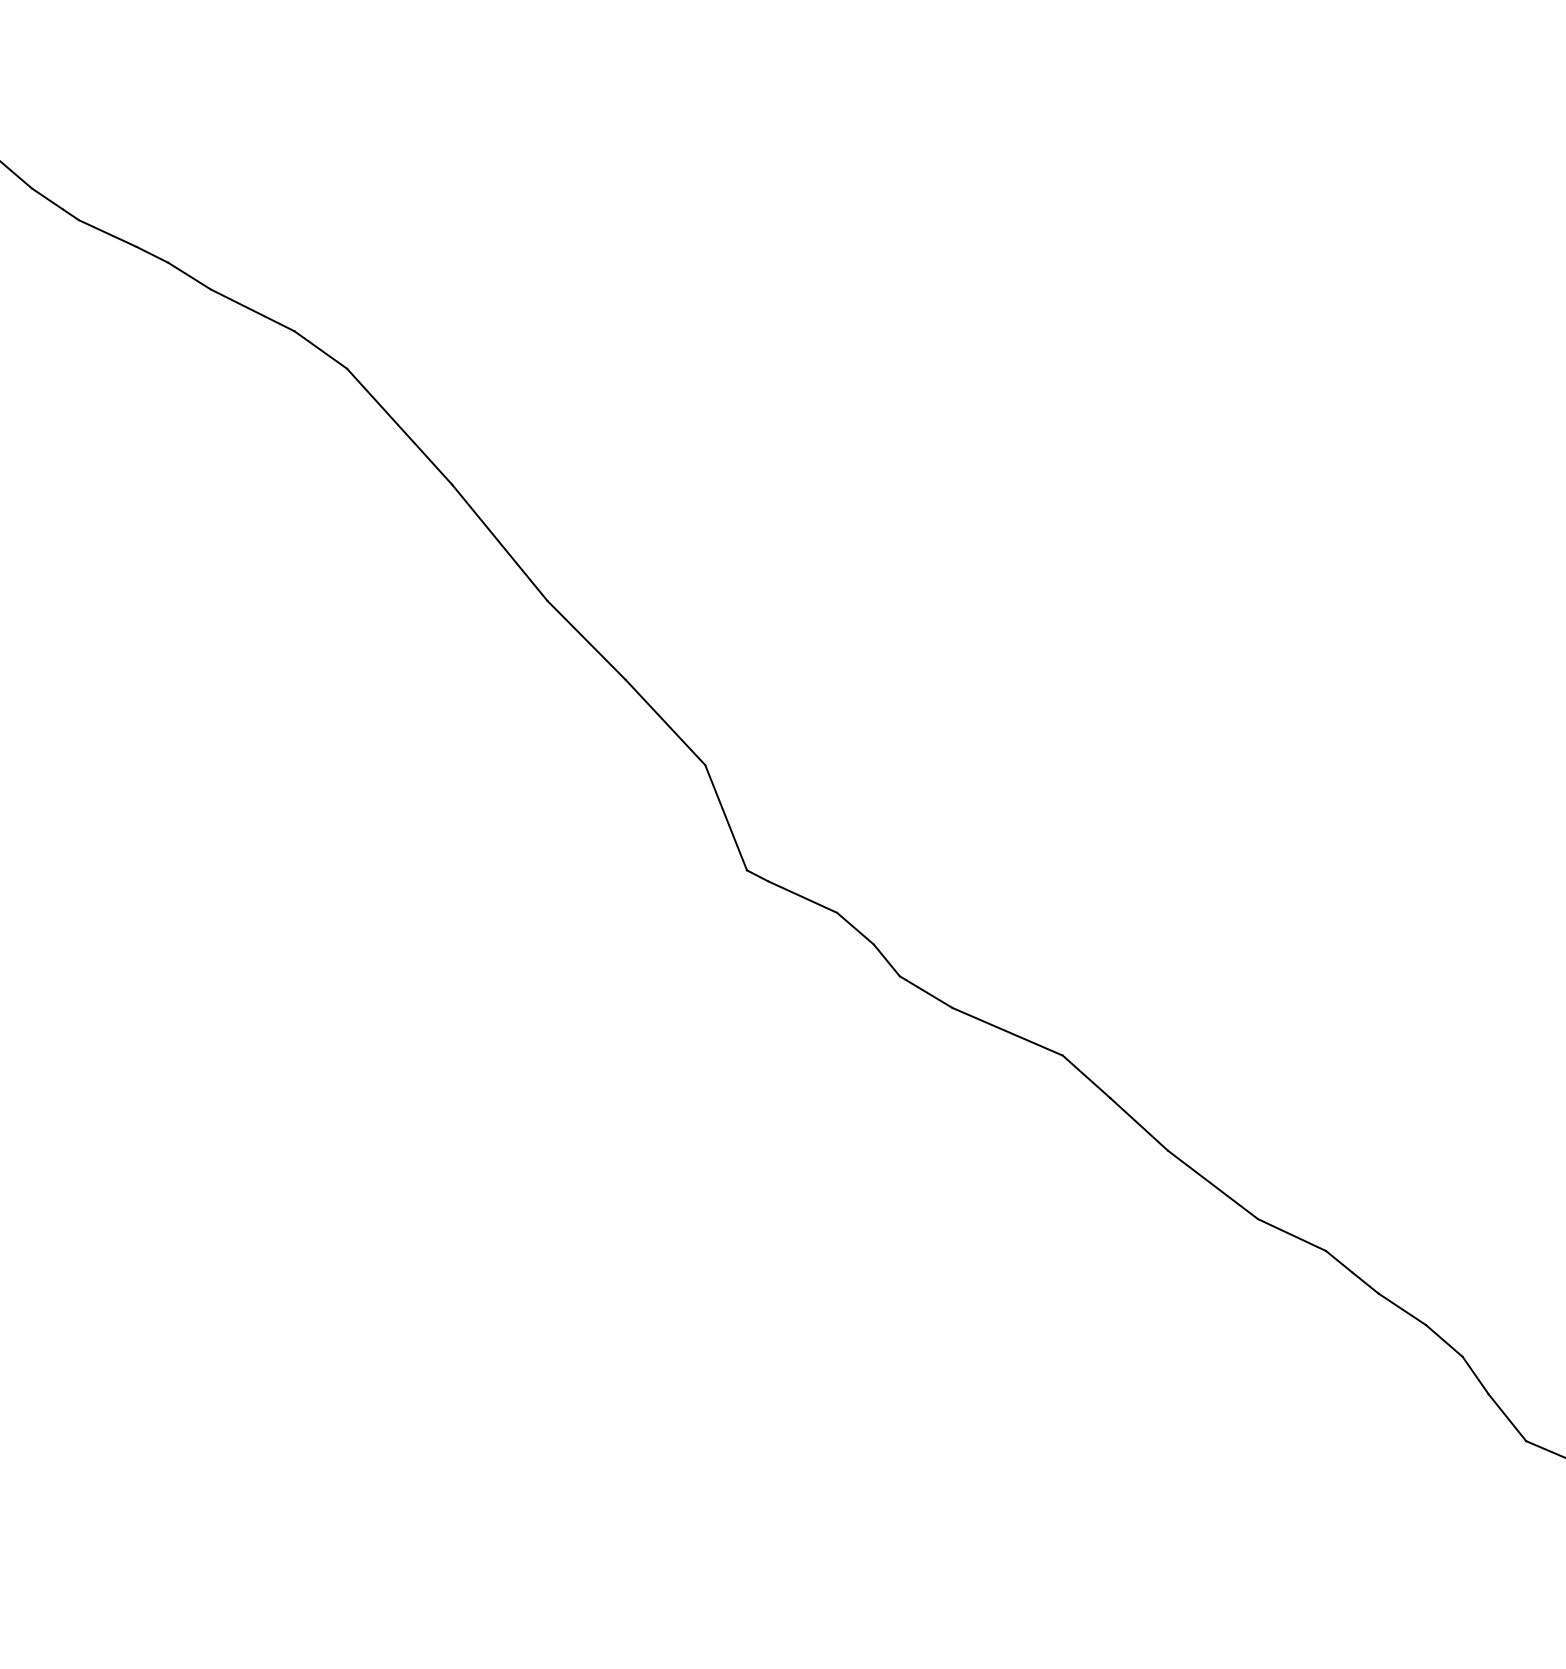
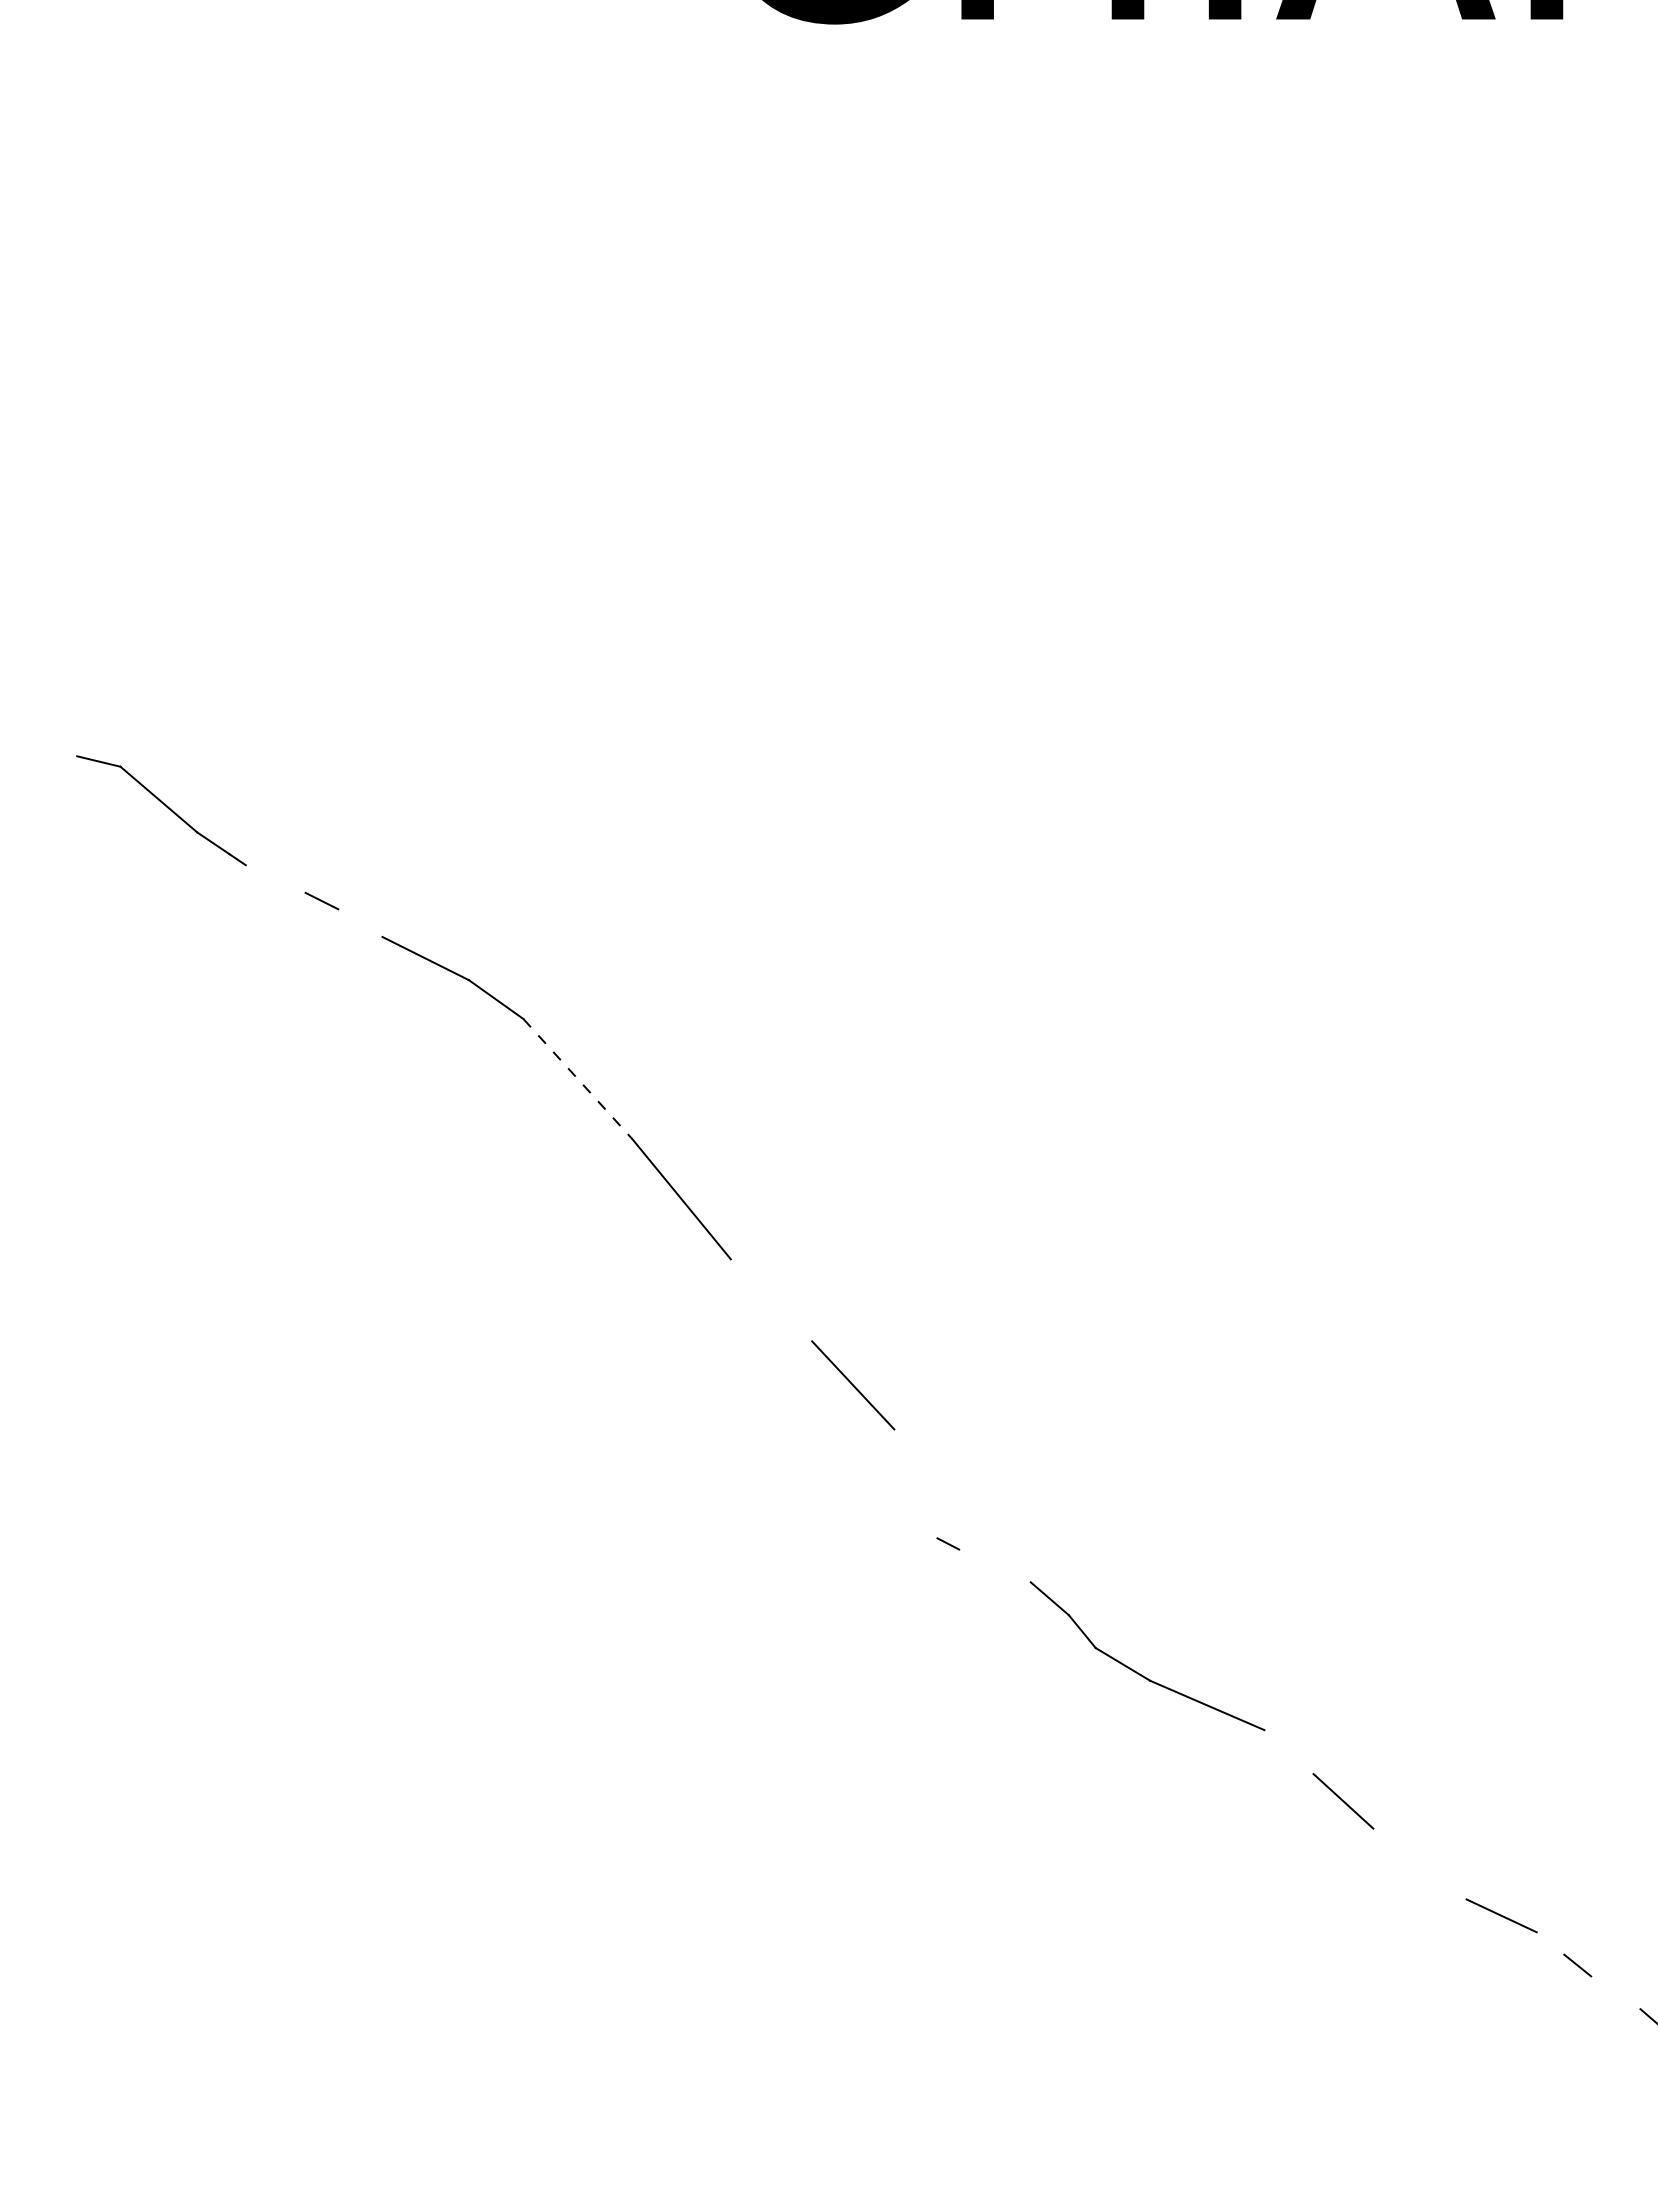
line: (107, 233) -> (275, 878), removed
line: (189, 275) -> (360, 922), removed
line: (400, 427) -> (578, 1079), solid -> dashed
line: (586, 640) -> (771, 1300), removed
line: (725, 817) -> (915, 1483), removed
line: (802, 896) -> (994, 1565), removed
line: (1086, 1077) -> (1288, 1752), removed
line: (1212, 1184) -> (1419, 1863), removed
line: (1339, 1261) -> (1550, 1943), removed
line: (1401, 1309) -> (1615, 1992), removed

